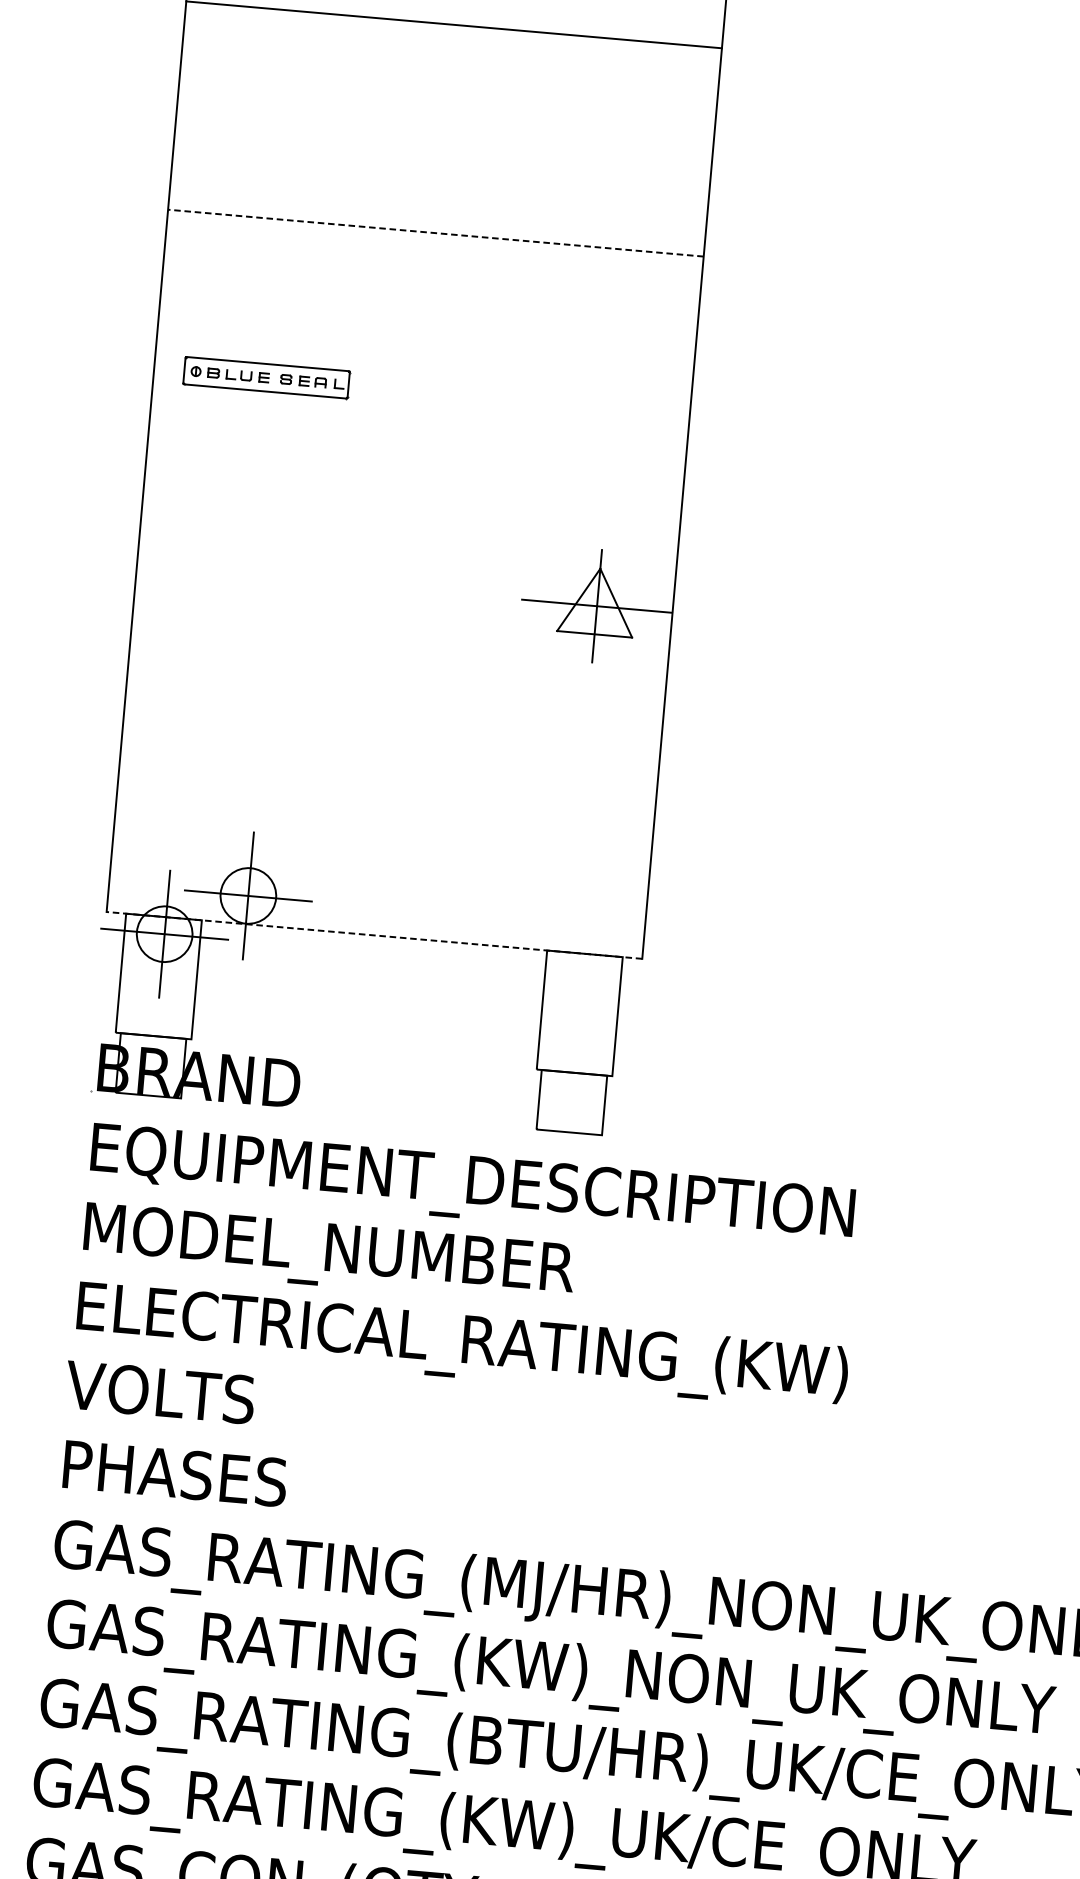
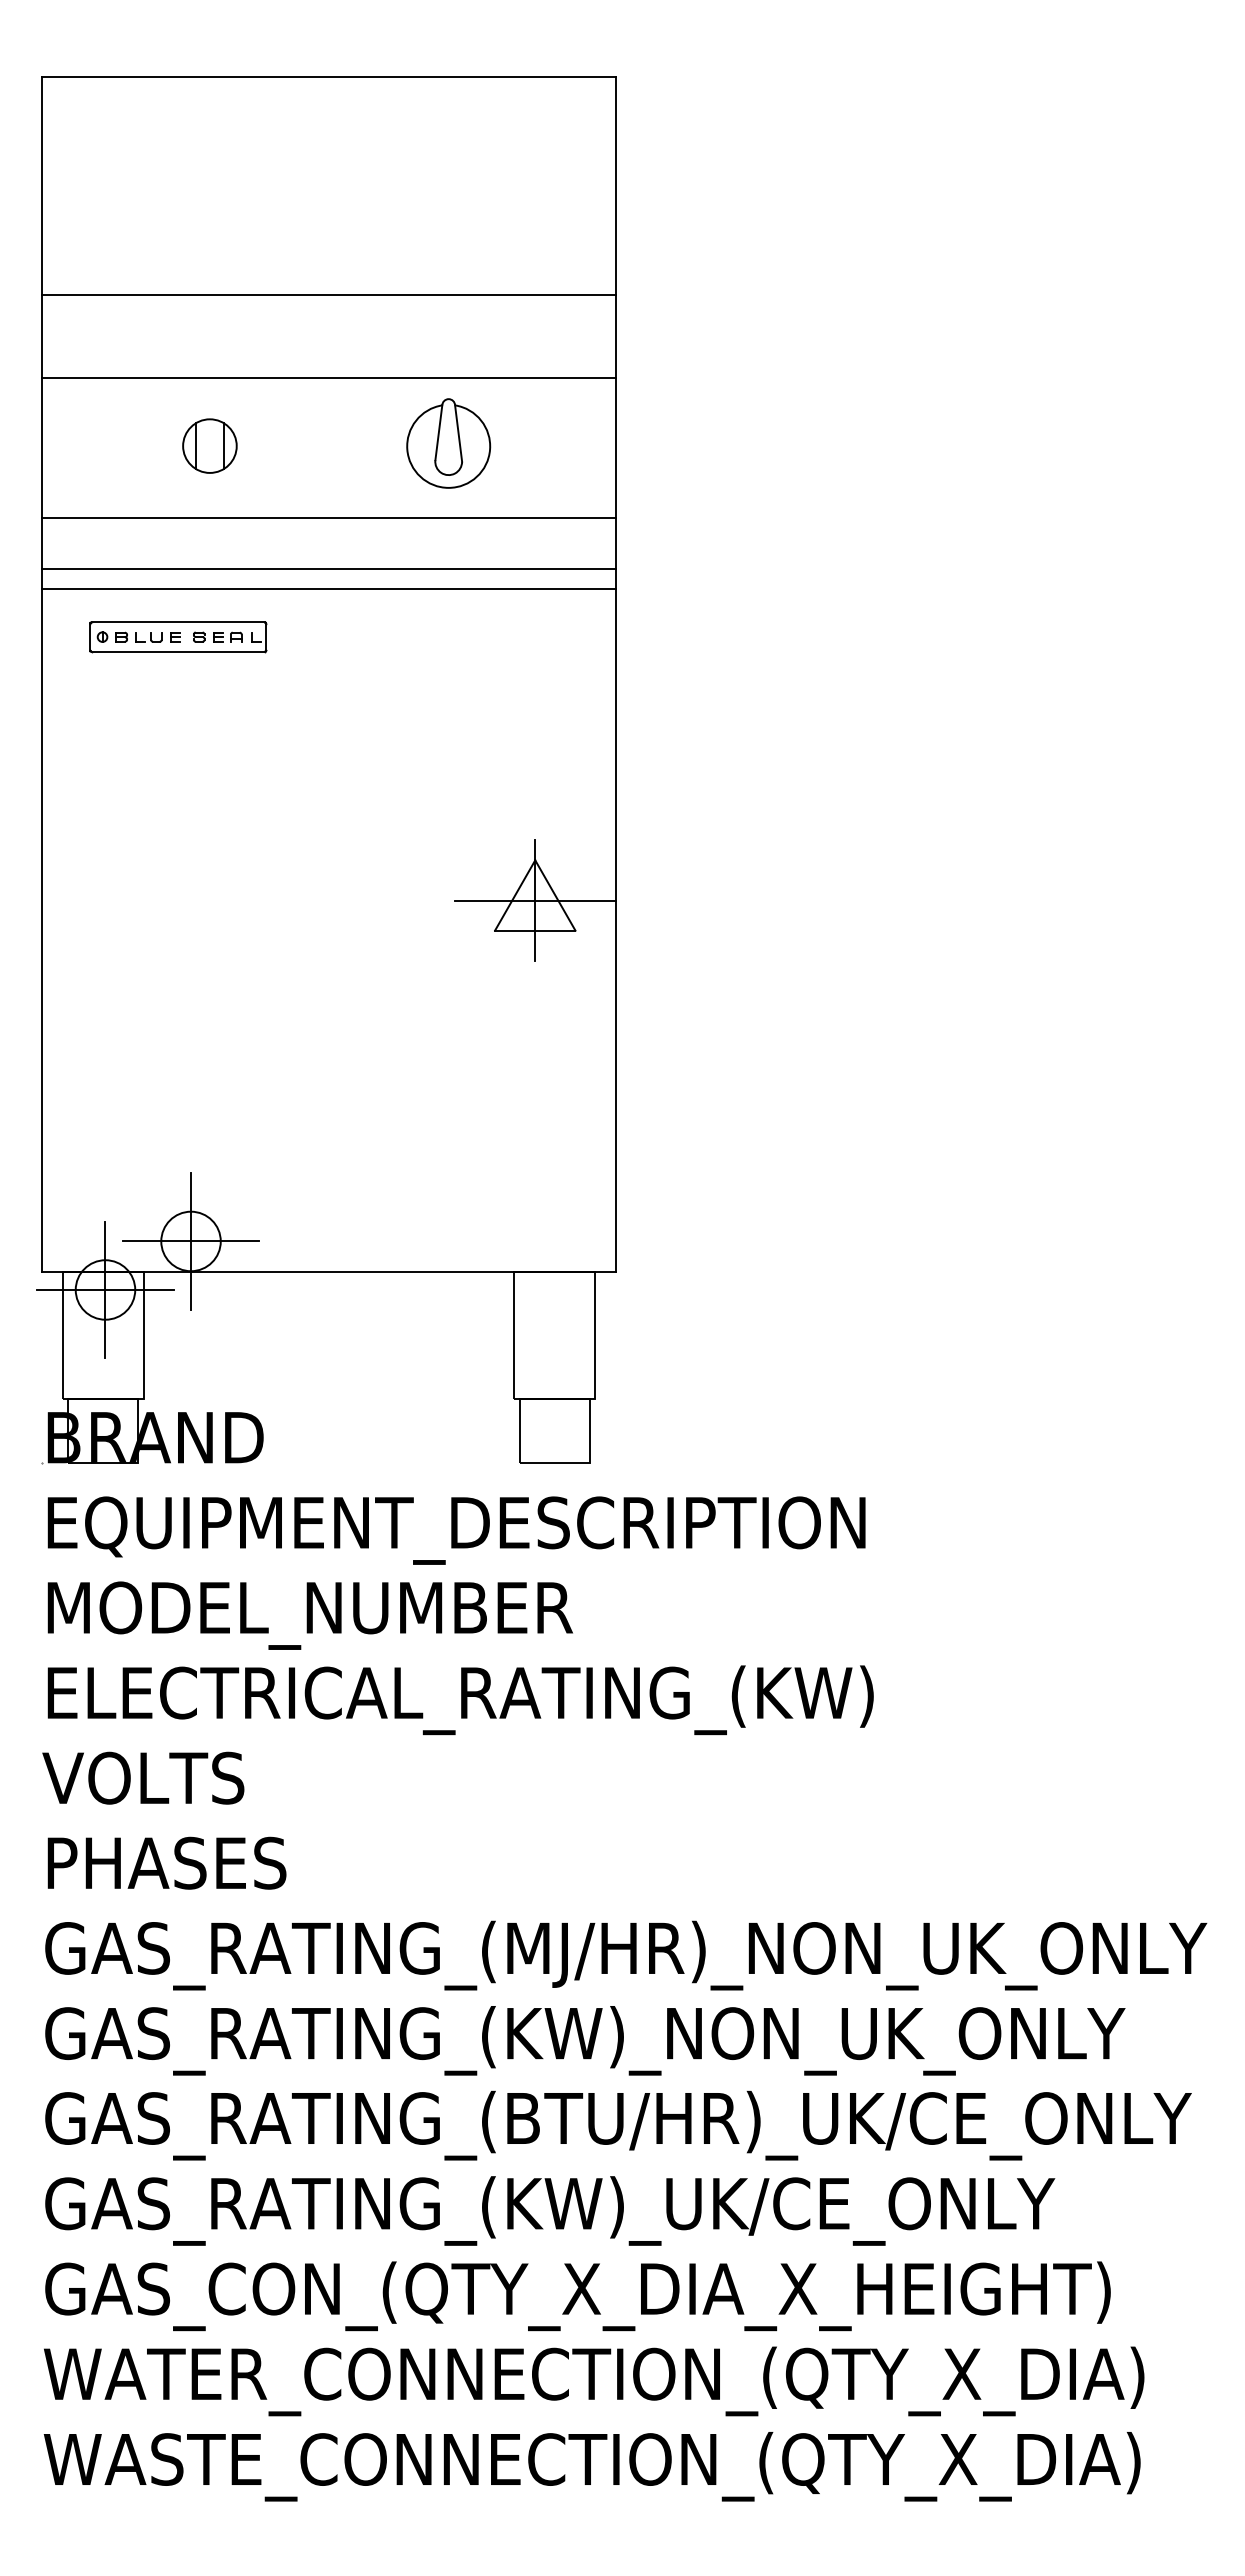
line: (446, 101) -> (328, 377), added
part: (330, 155) -> (209, 445), added
part: (553, 173) -> (448, 443), added
line: (435, 233) -> (328, 518), dashed -> solid
line: (431, 279) -> (328, 568), added
line: (429, 298) -> (328, 588), added
part: (266, 378) -> (178, 637), moved
line: (374, 935) -> (328, 1271), dashed -> solid

